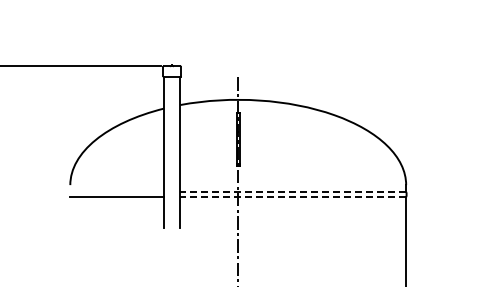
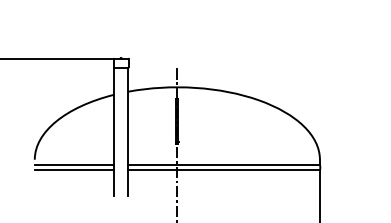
line: (117, 191) -> (74, 165), added
line: (292, 191) -> (223, 165), dashed -> solid
line: (292, 197) -> (223, 170), dashed -> solid

